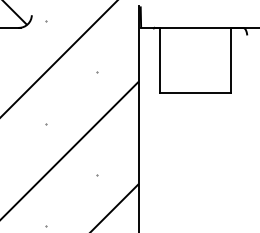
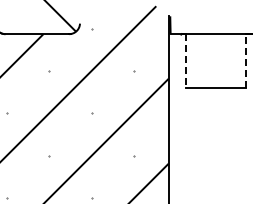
line: (231, 59) -> (245, 60), solid -> dashed
line: (159, 60) -> (185, 61), solid -> dashed

